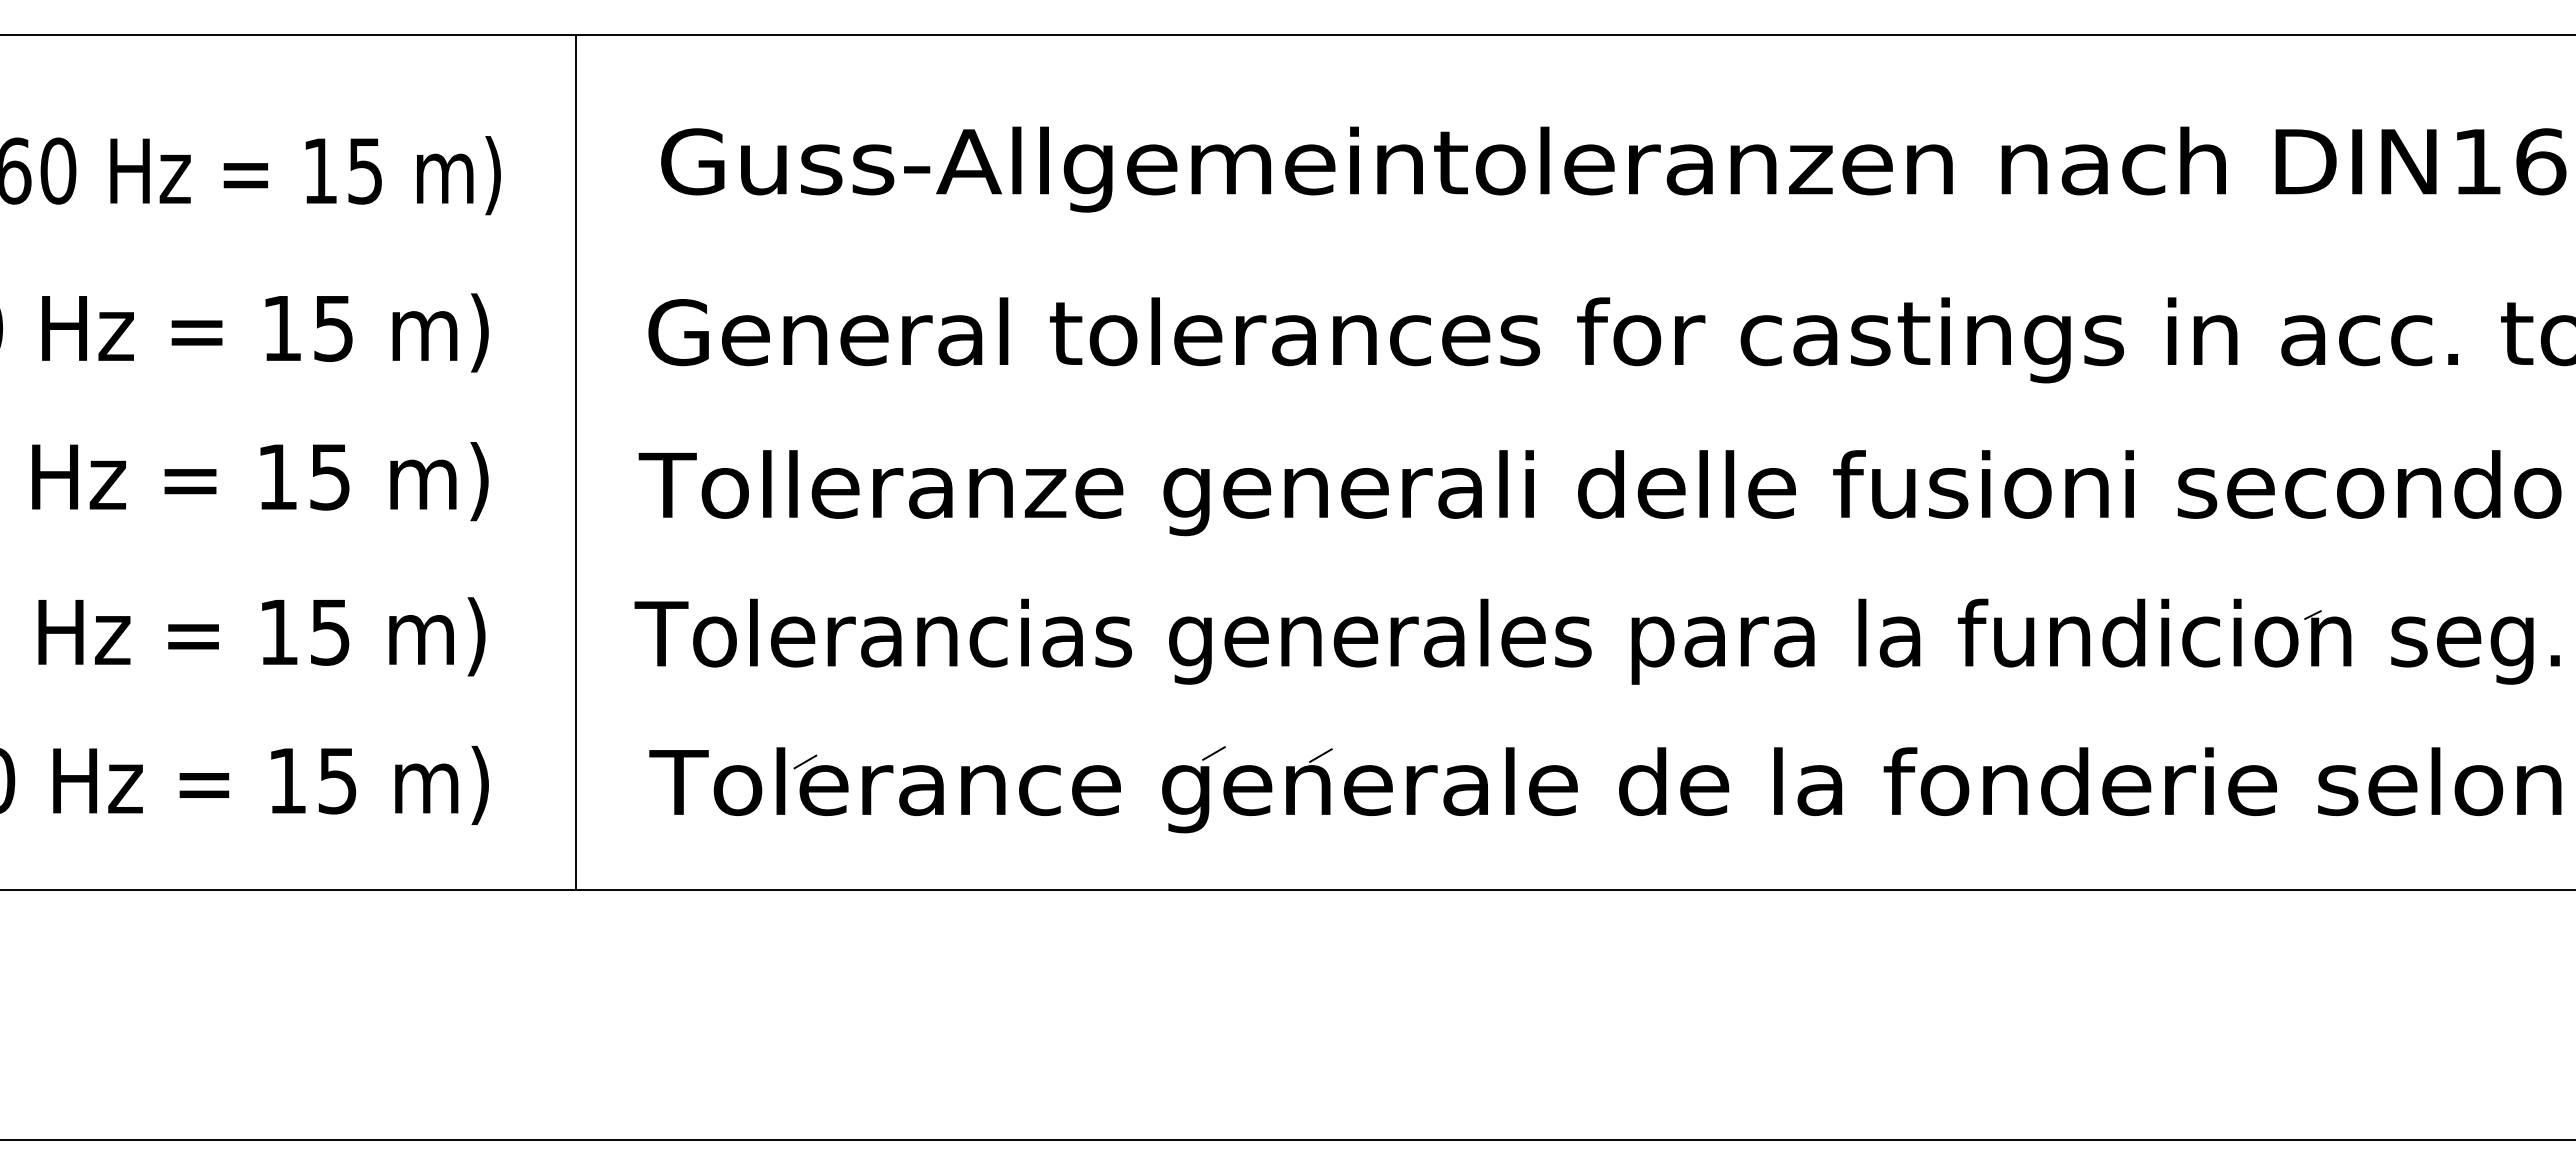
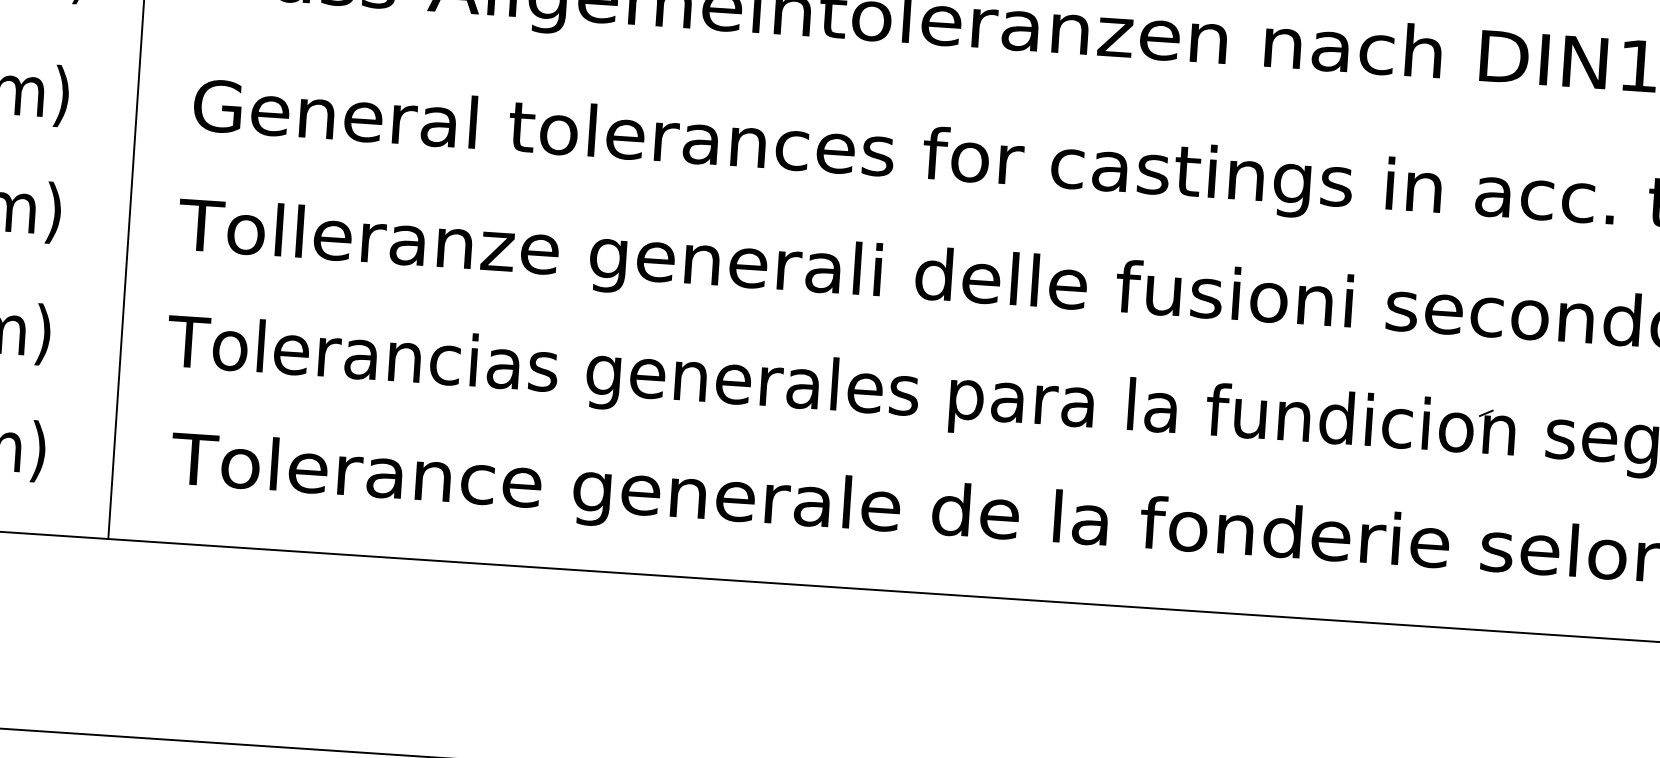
line: (1213, 753) -> (615, 464), removed
line: (1320, 755) -> (699, 471), removed
line: (805, 761) -> (295, 449), removed

